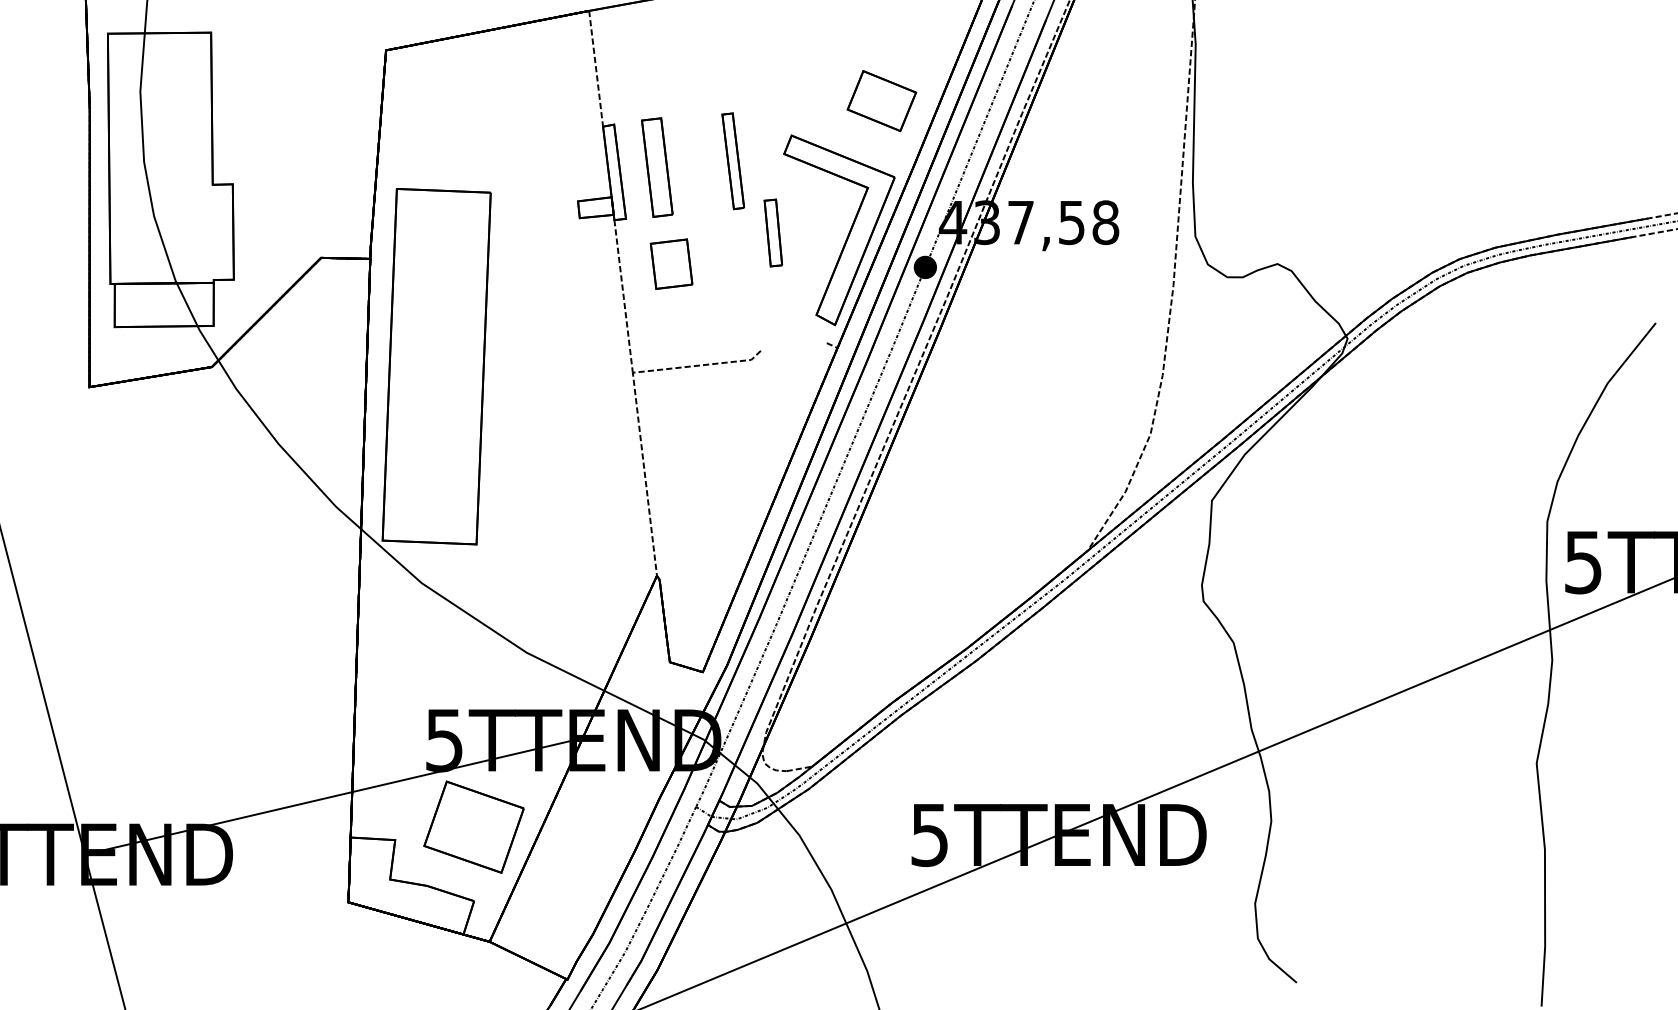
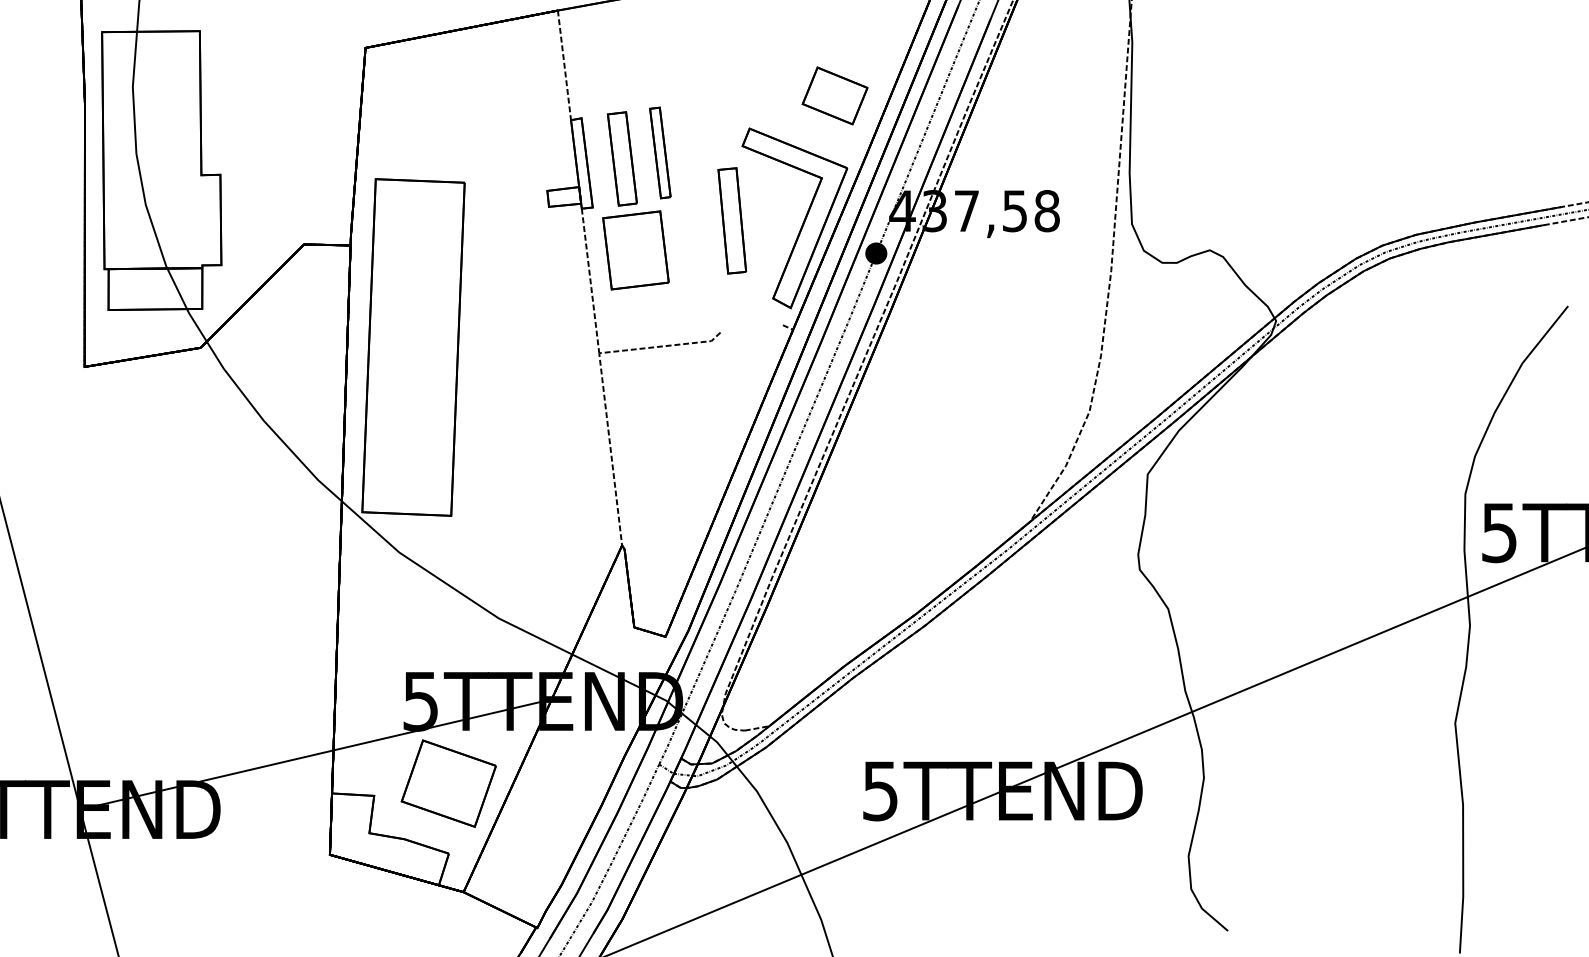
part: (733, 160) -> (660, 152), moved
part: (773, 232) -> (732, 220), size x1.67
part: (671, 264) -> (635, 250), size x1.67

